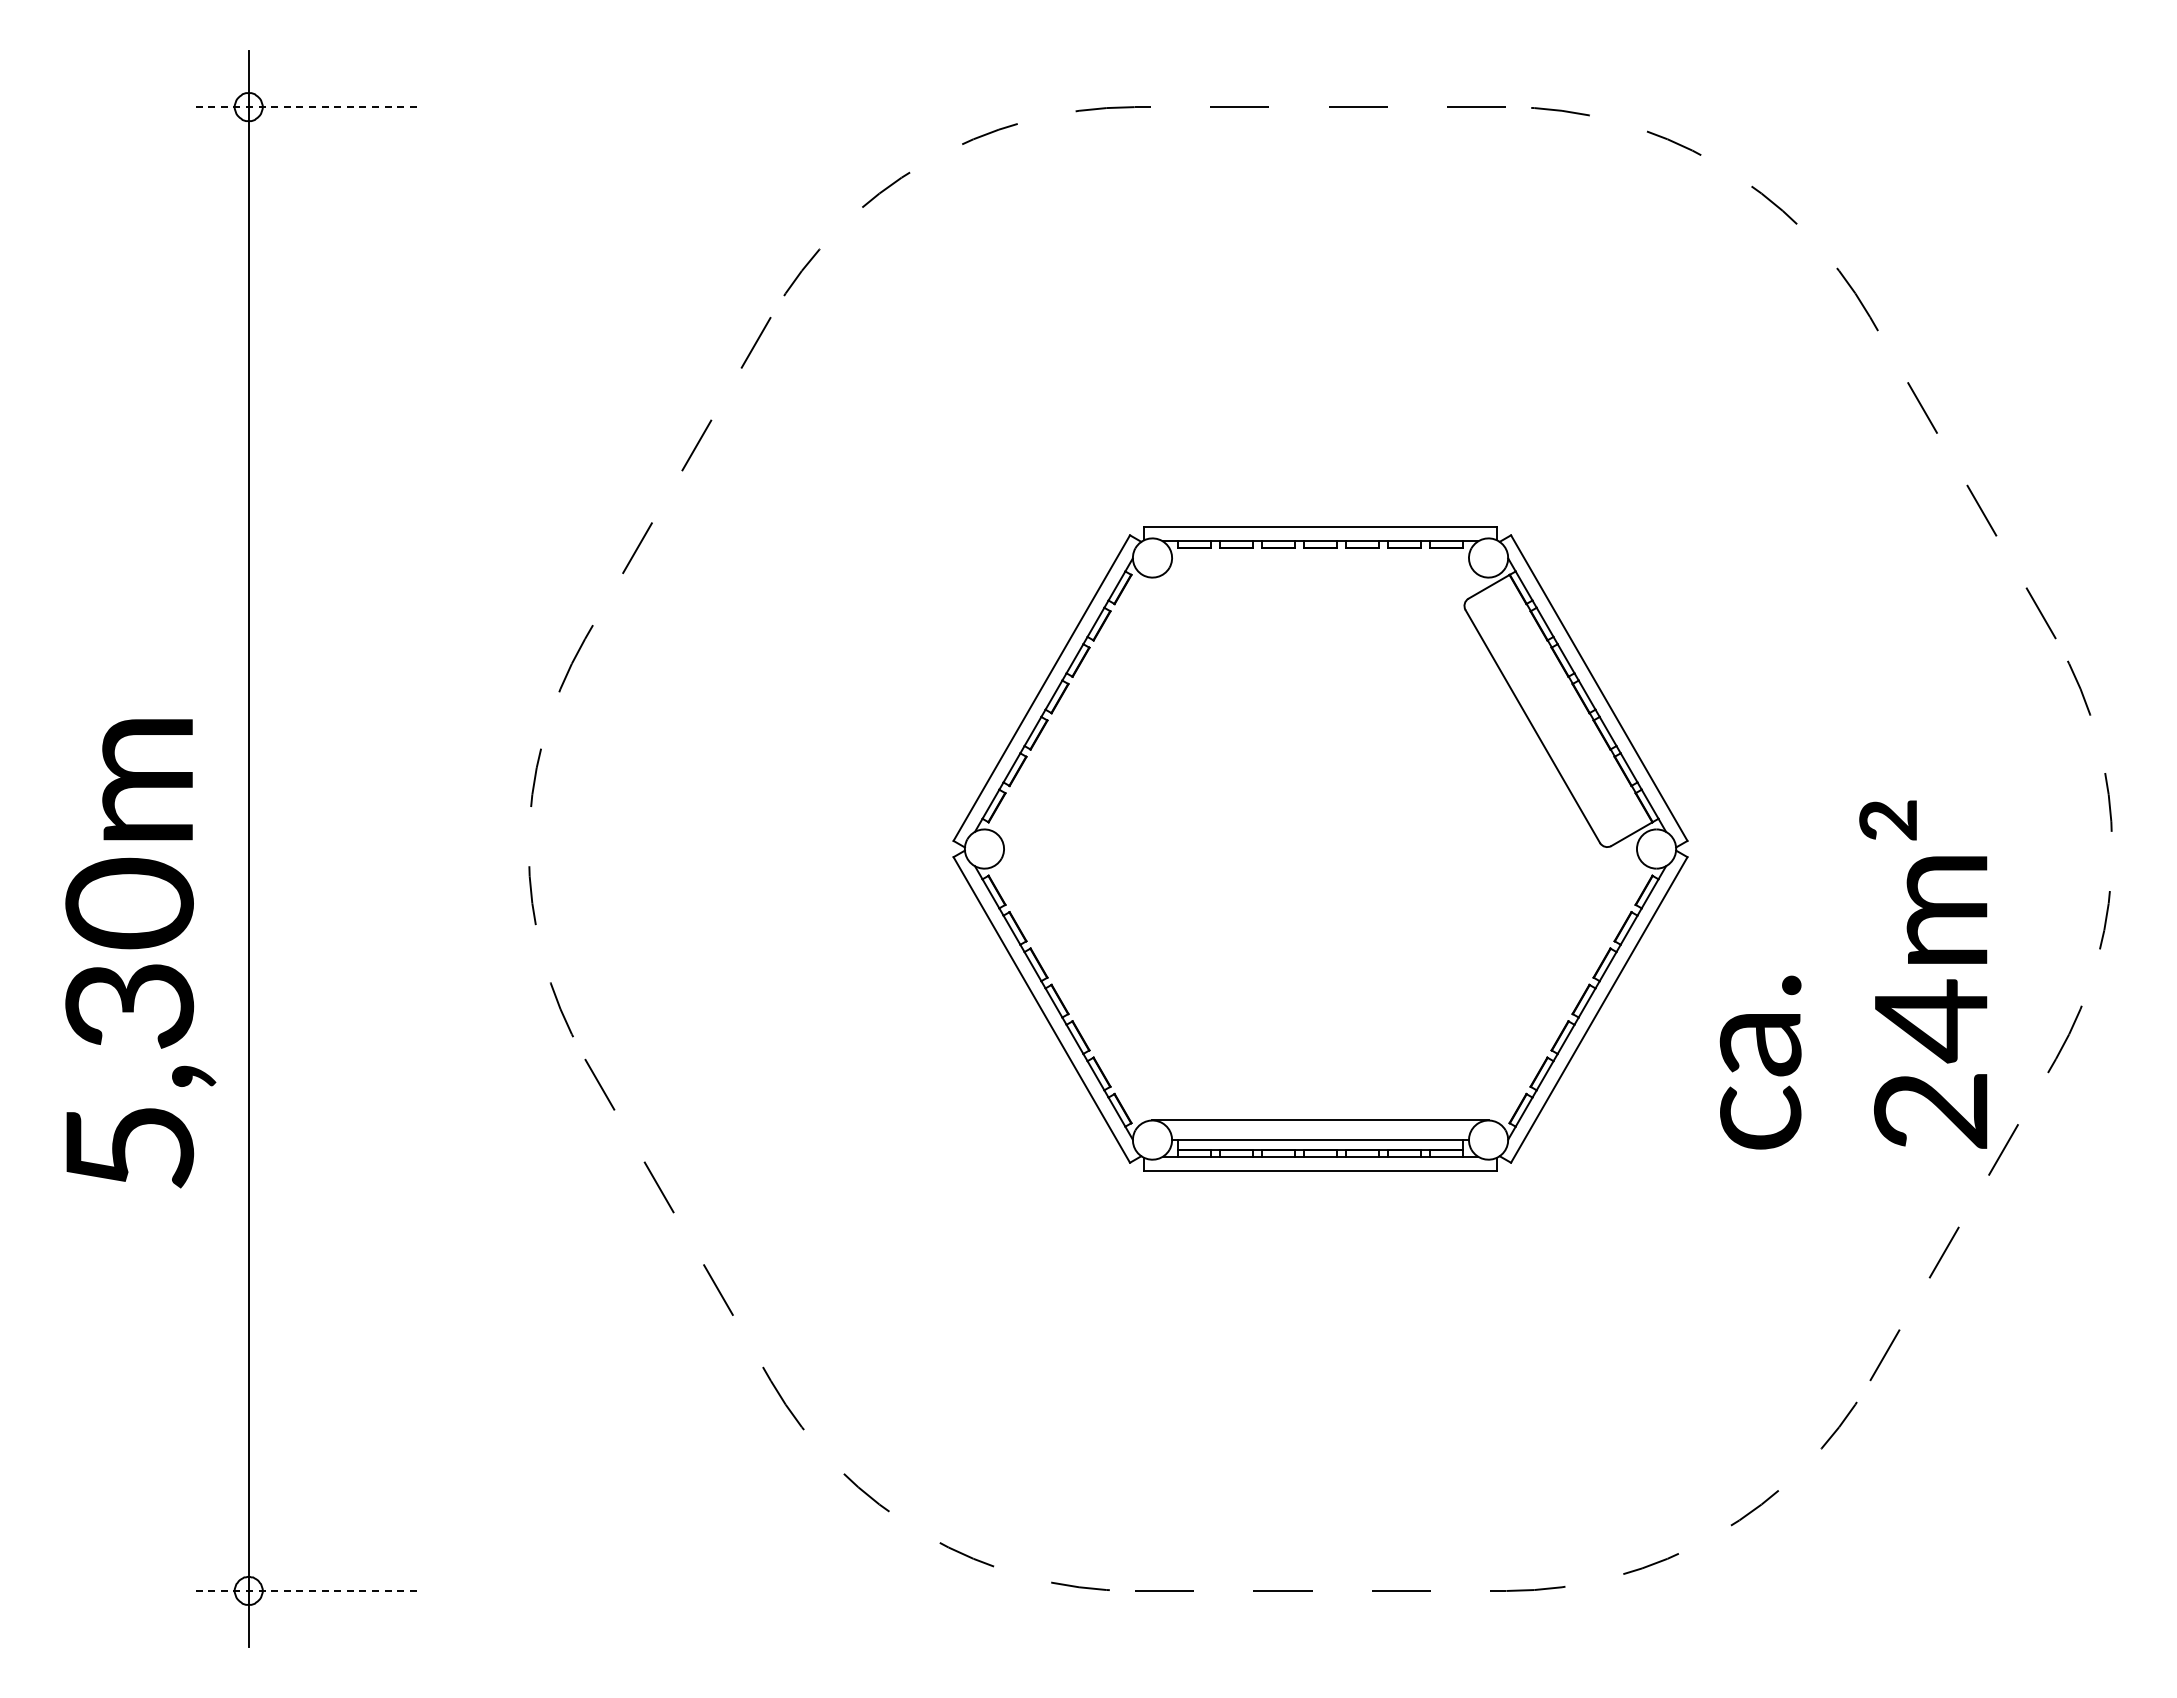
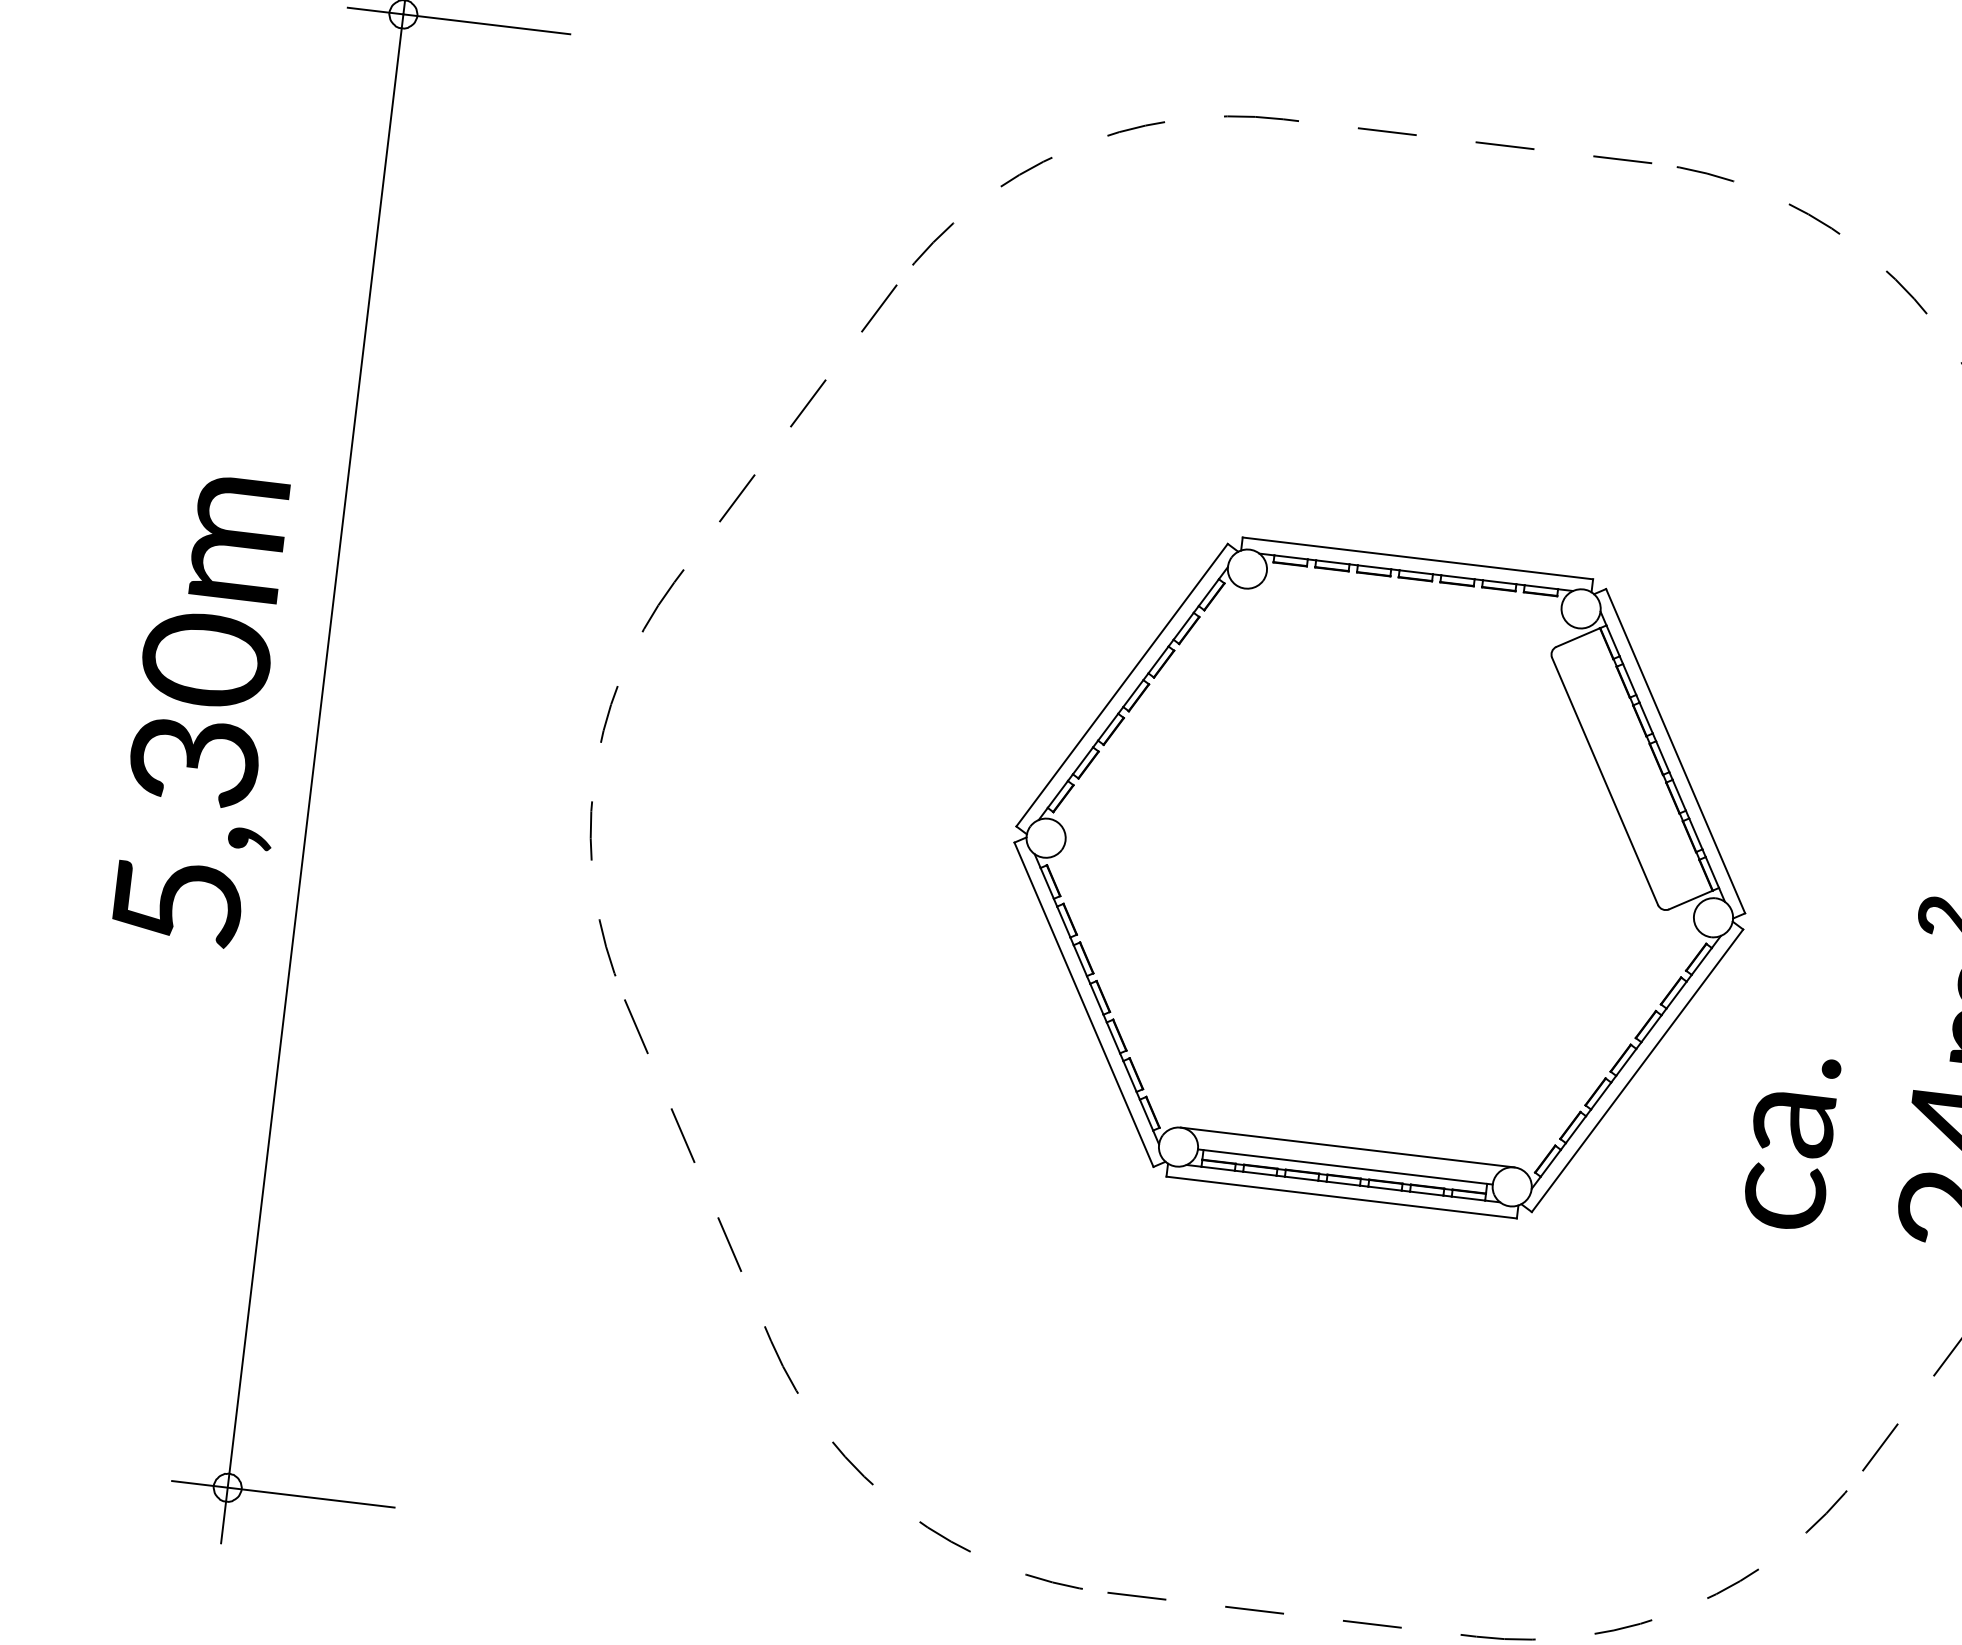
line: (304, 107) -> (458, 21), dashed -> solid
text: (140, 953) -> (211, 710), moved
line: (304, 1590) -> (283, 1493), dashed -> solid

